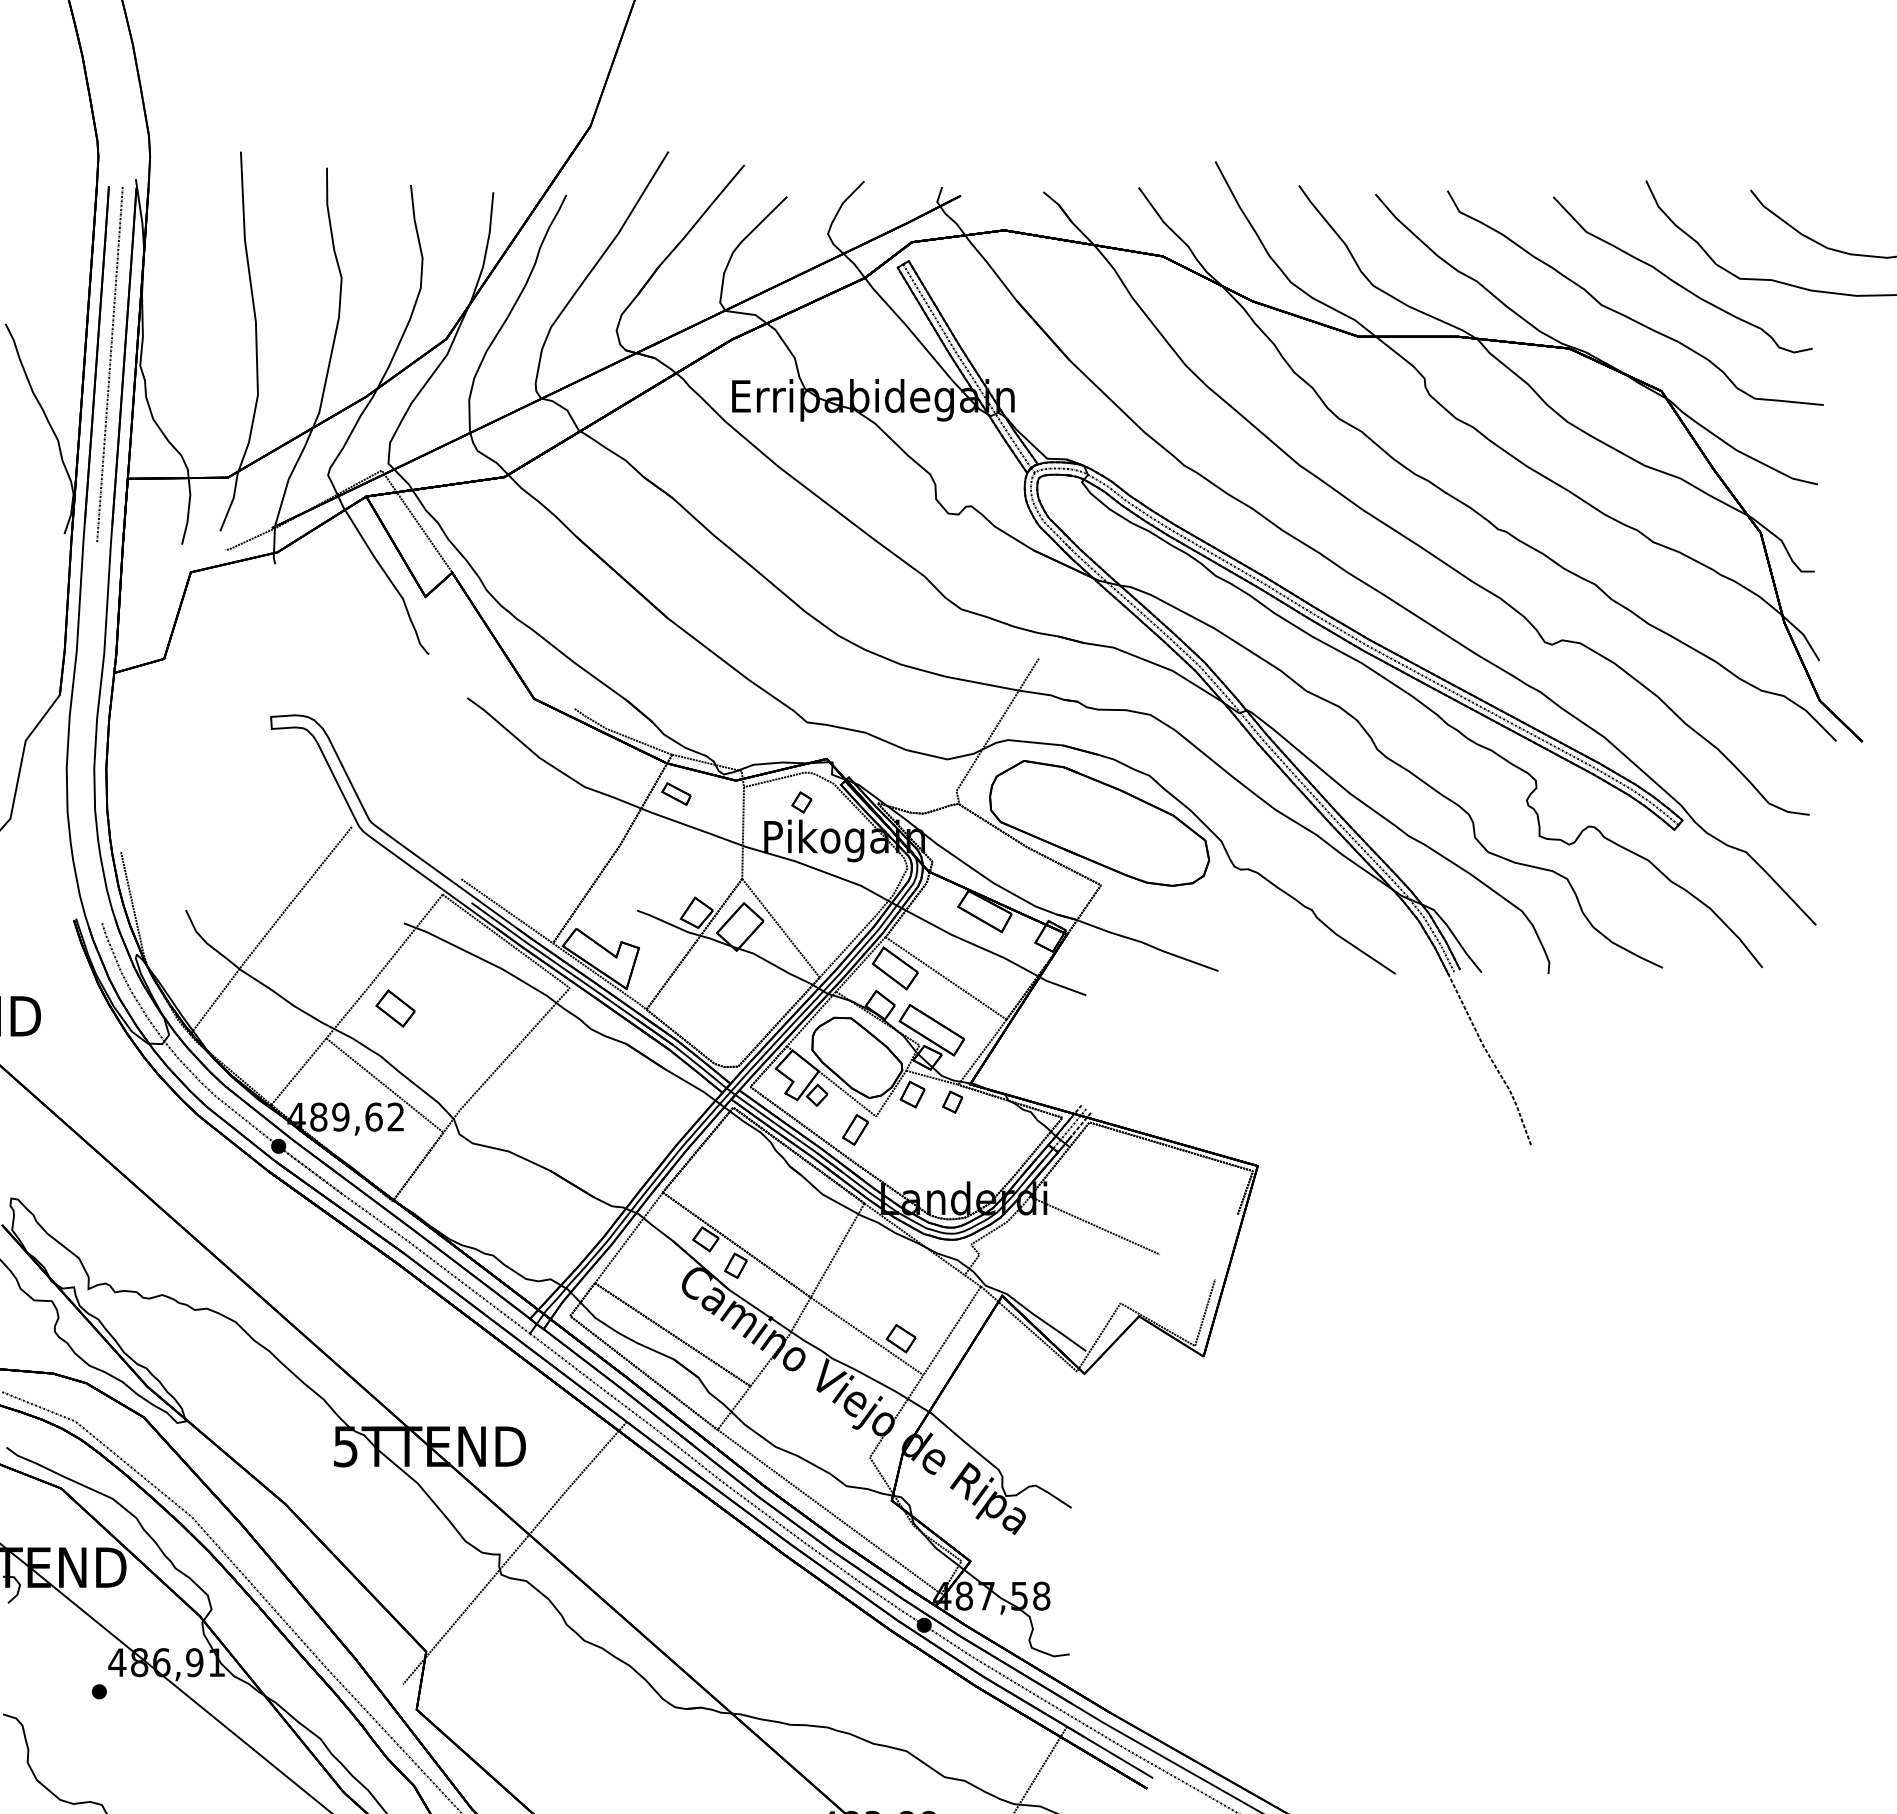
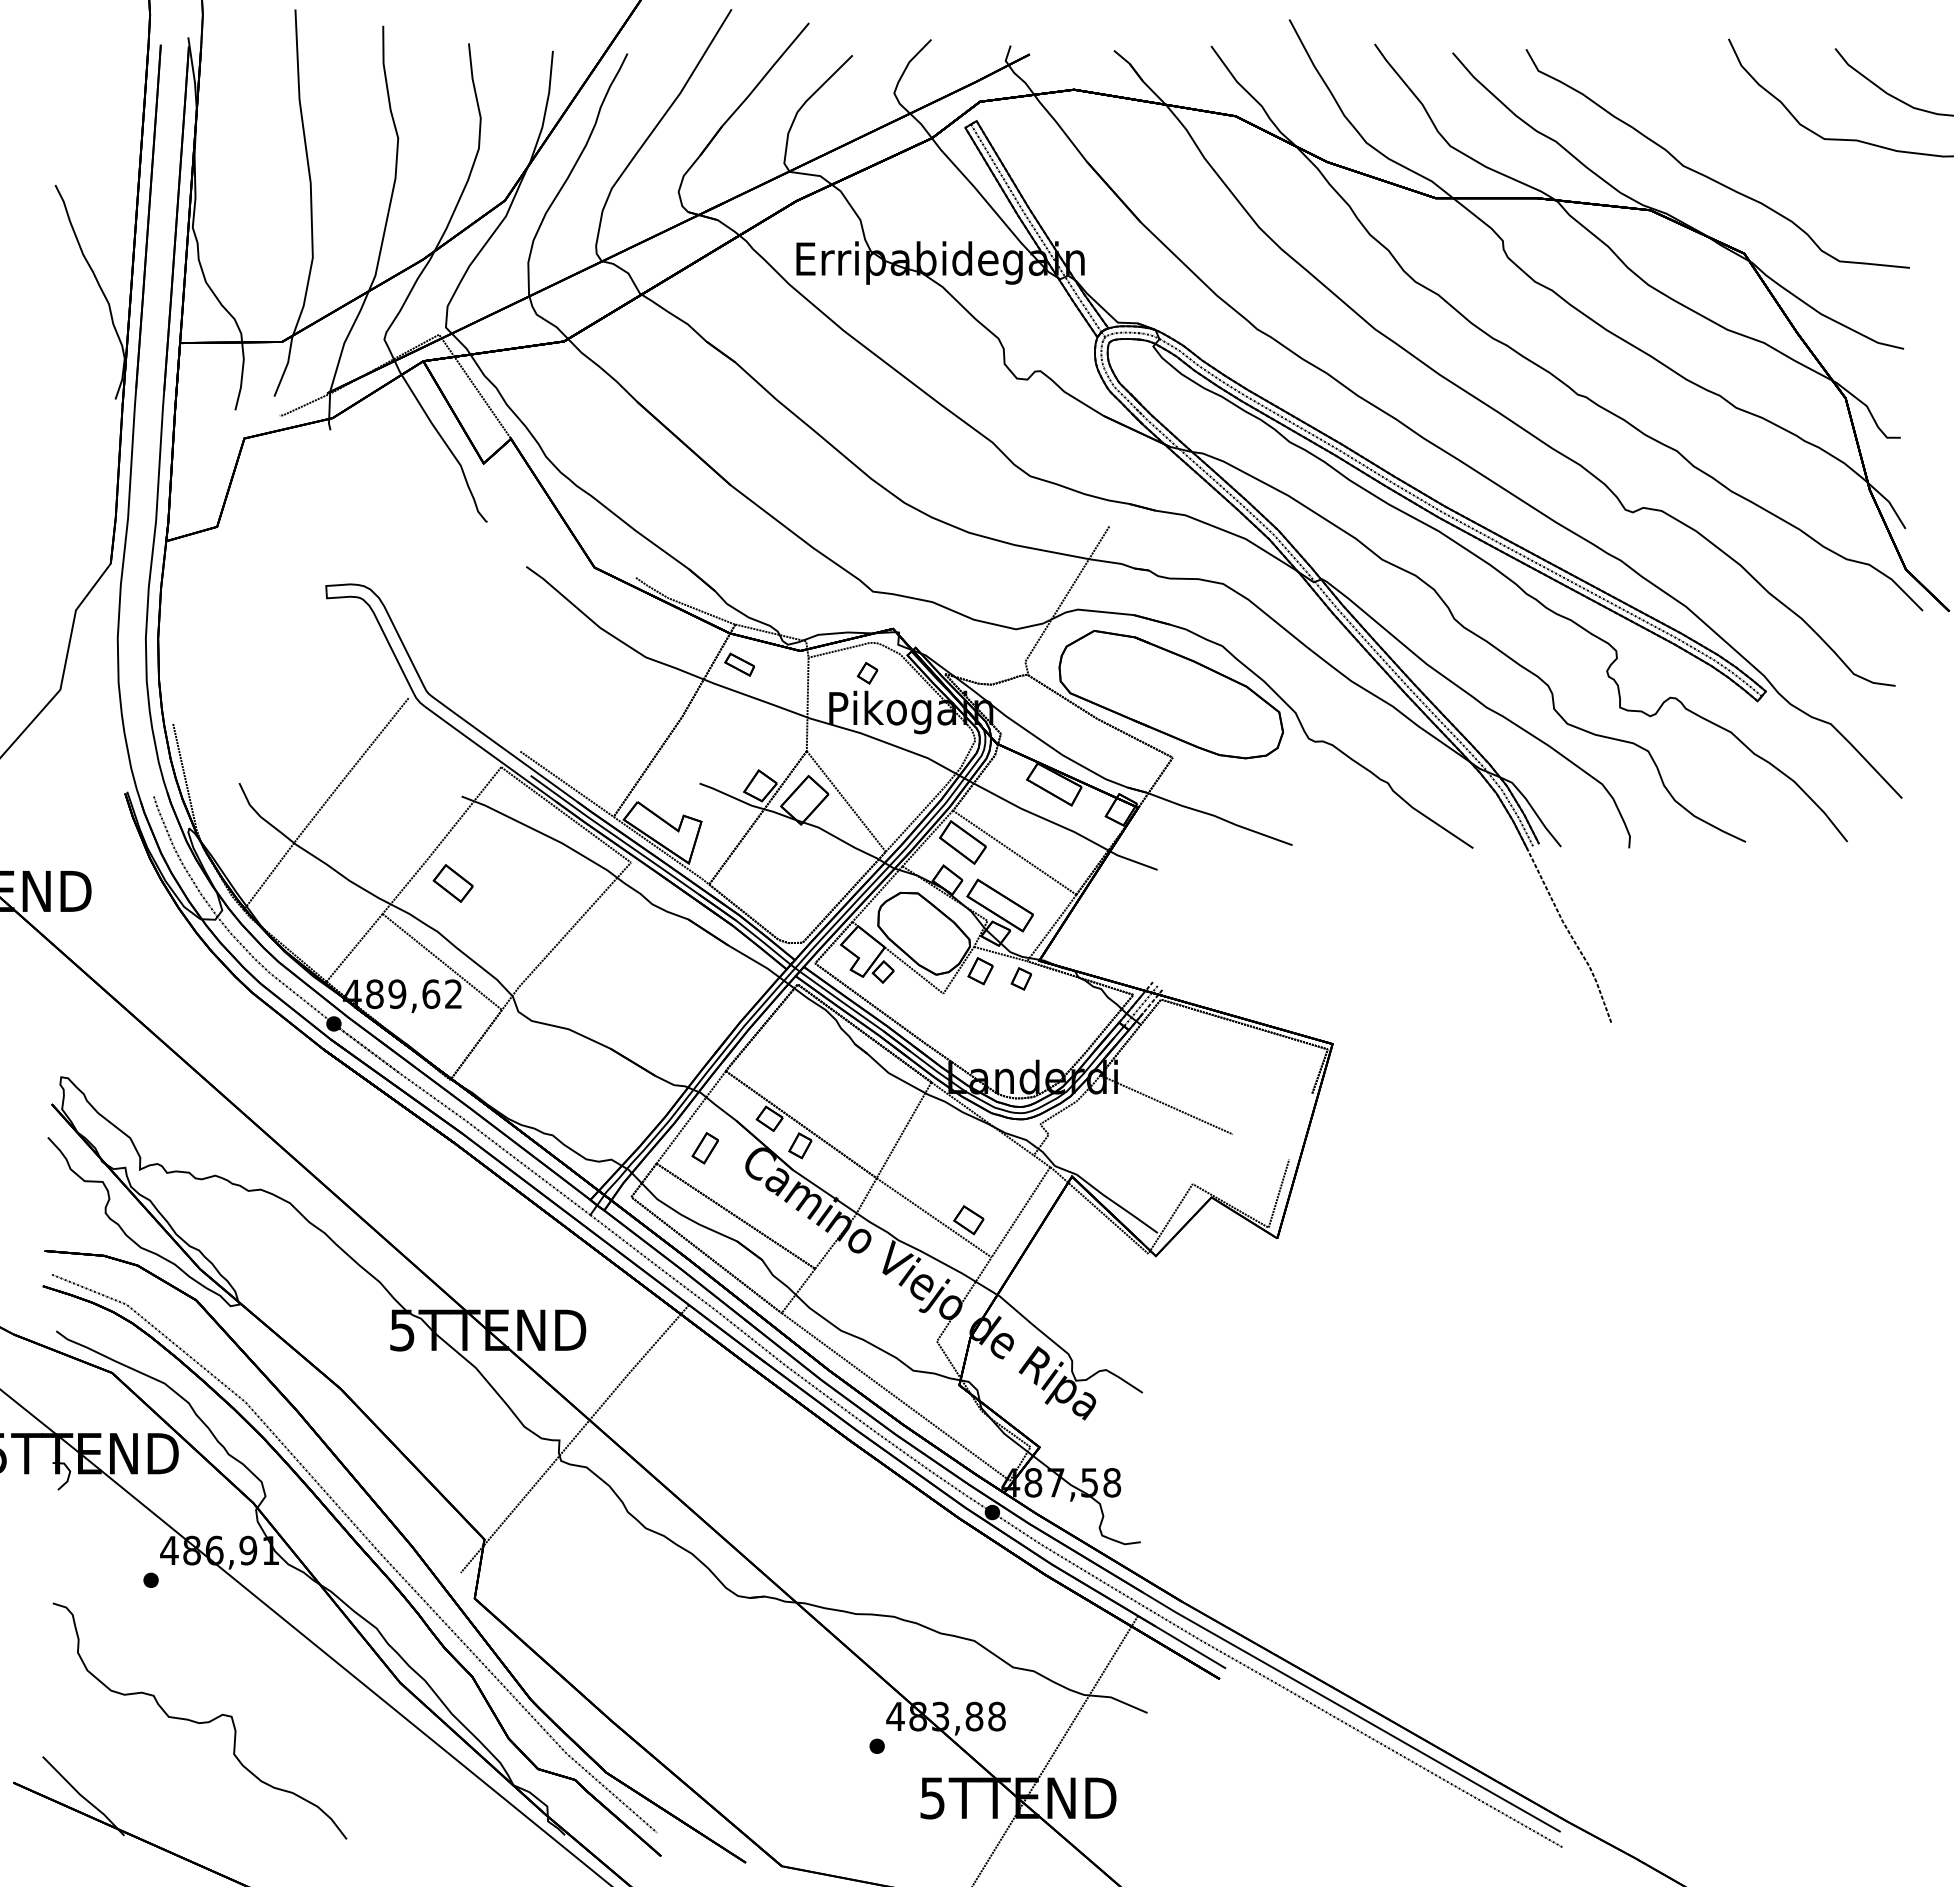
curve: (1678, 283) -> (1761, 143), removed
curve: (109, 364) -> (161, 226), removed
part: (854, 1130) -> (704, 1148), moved

